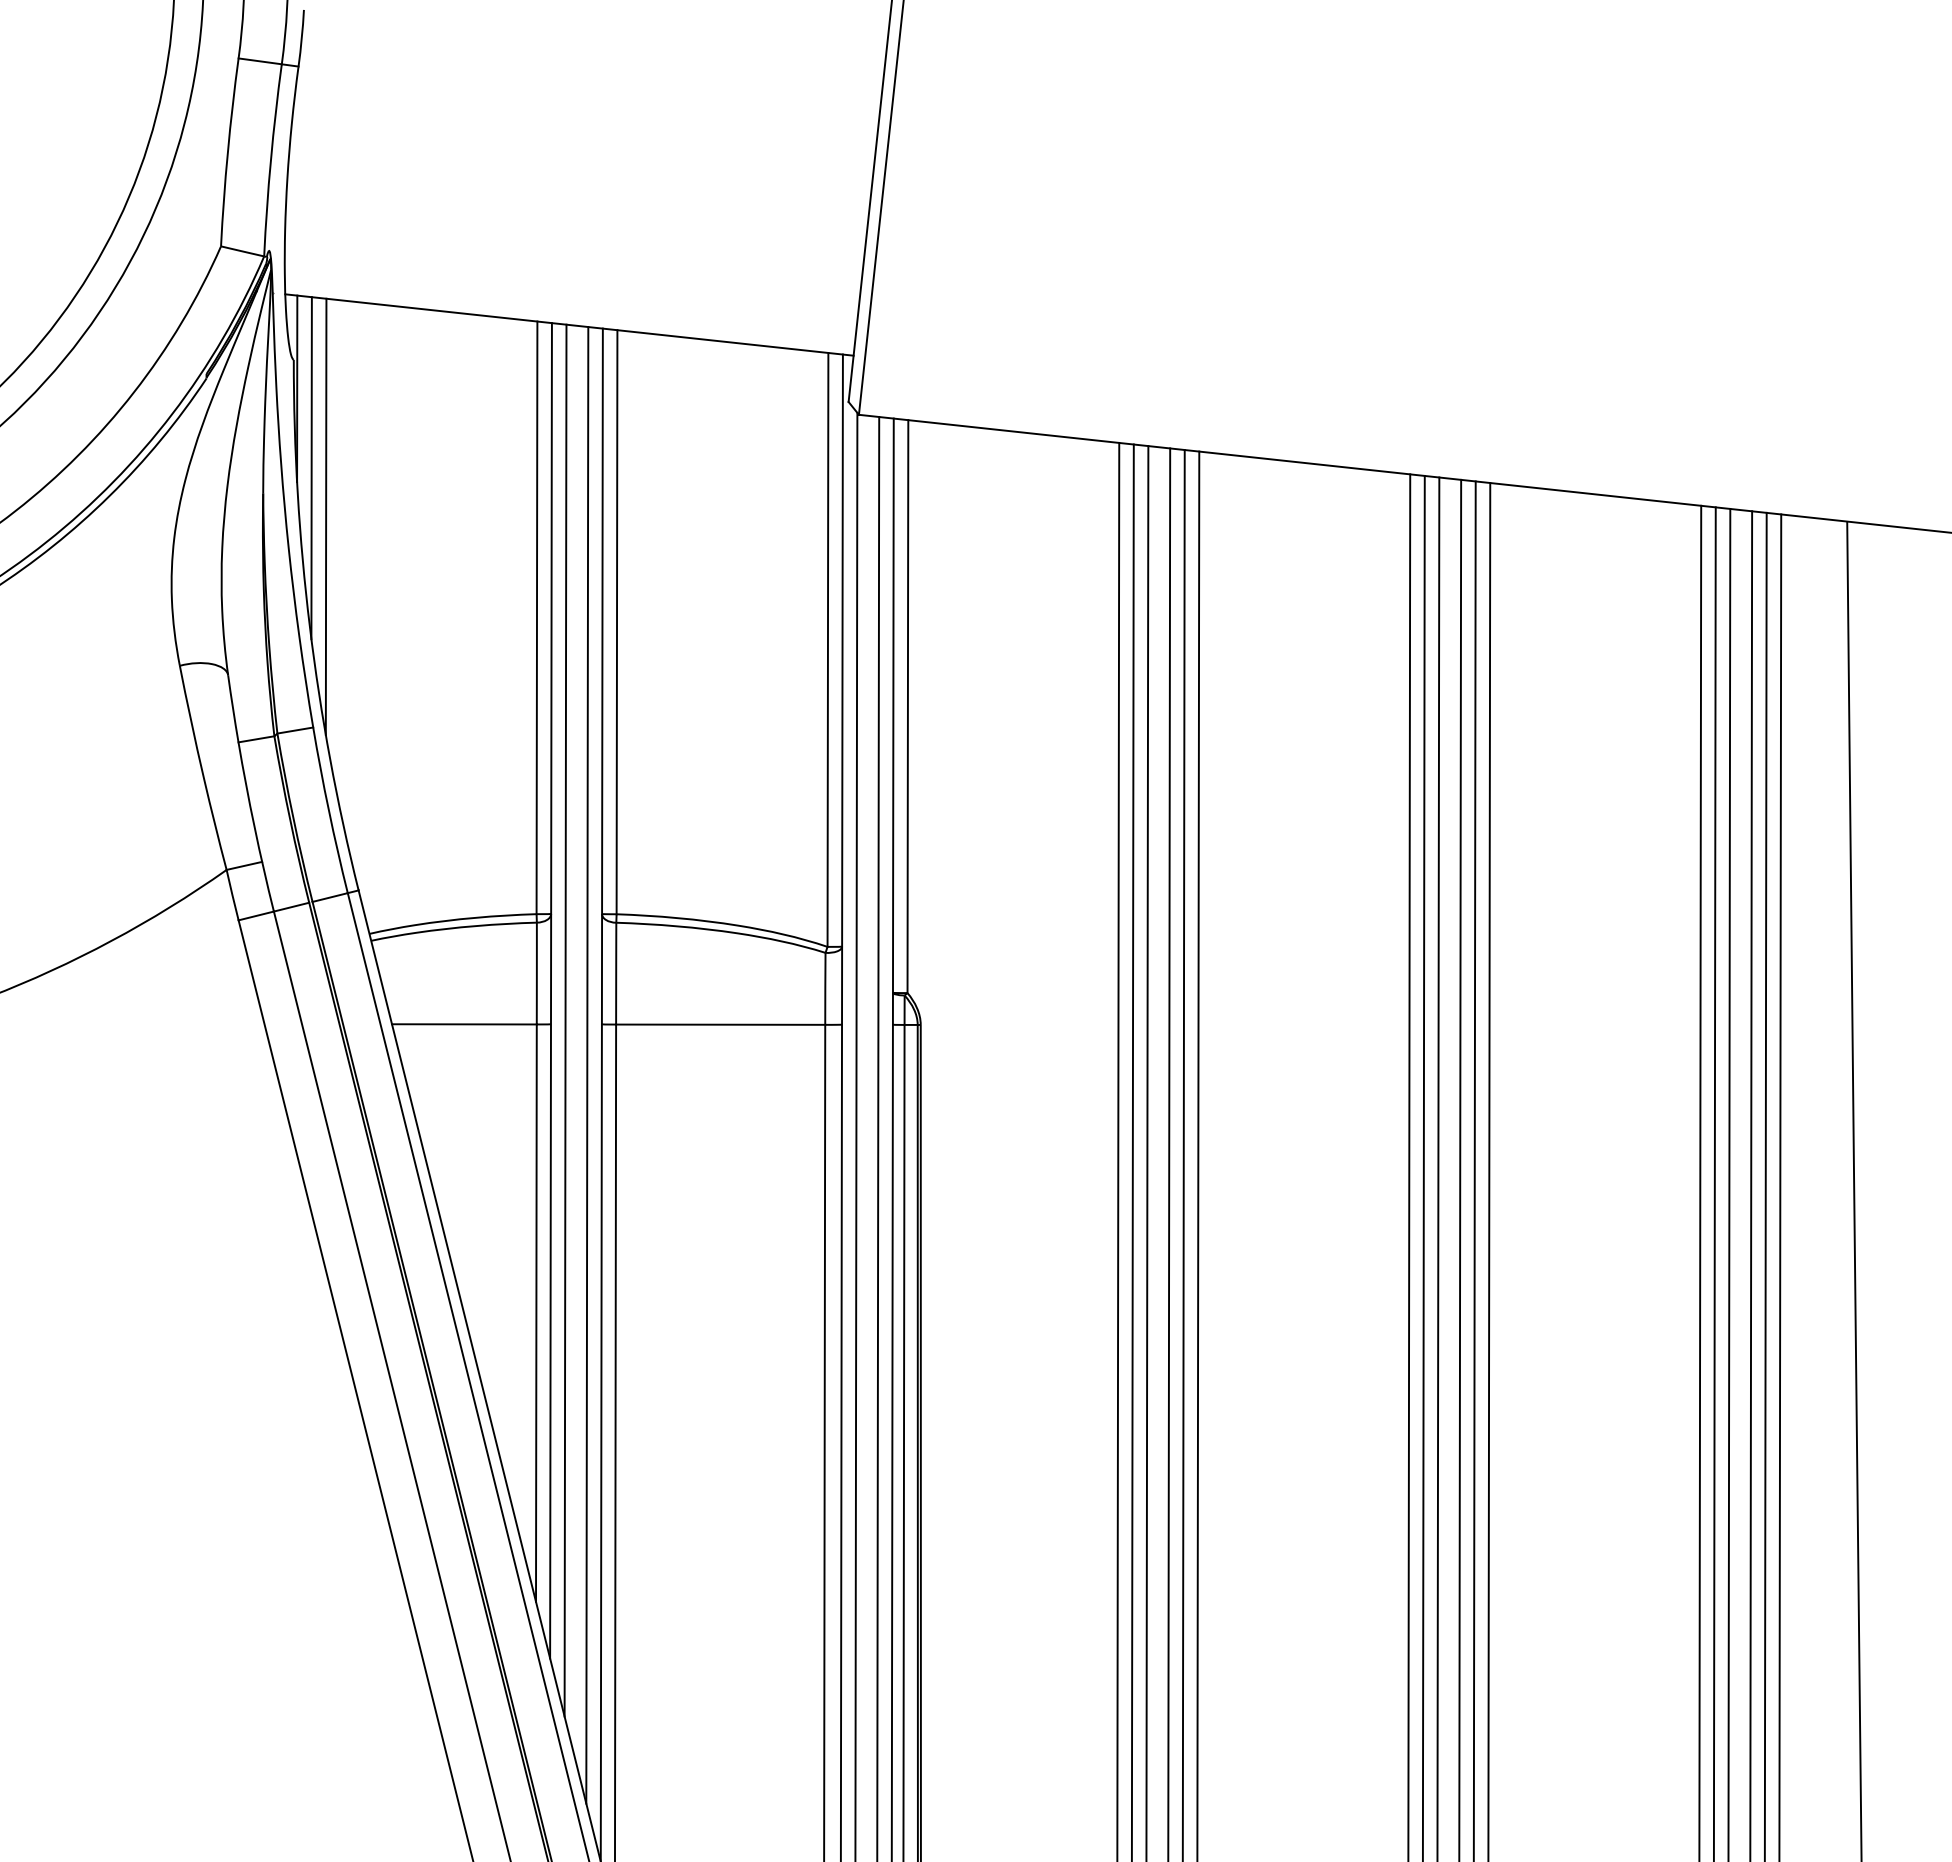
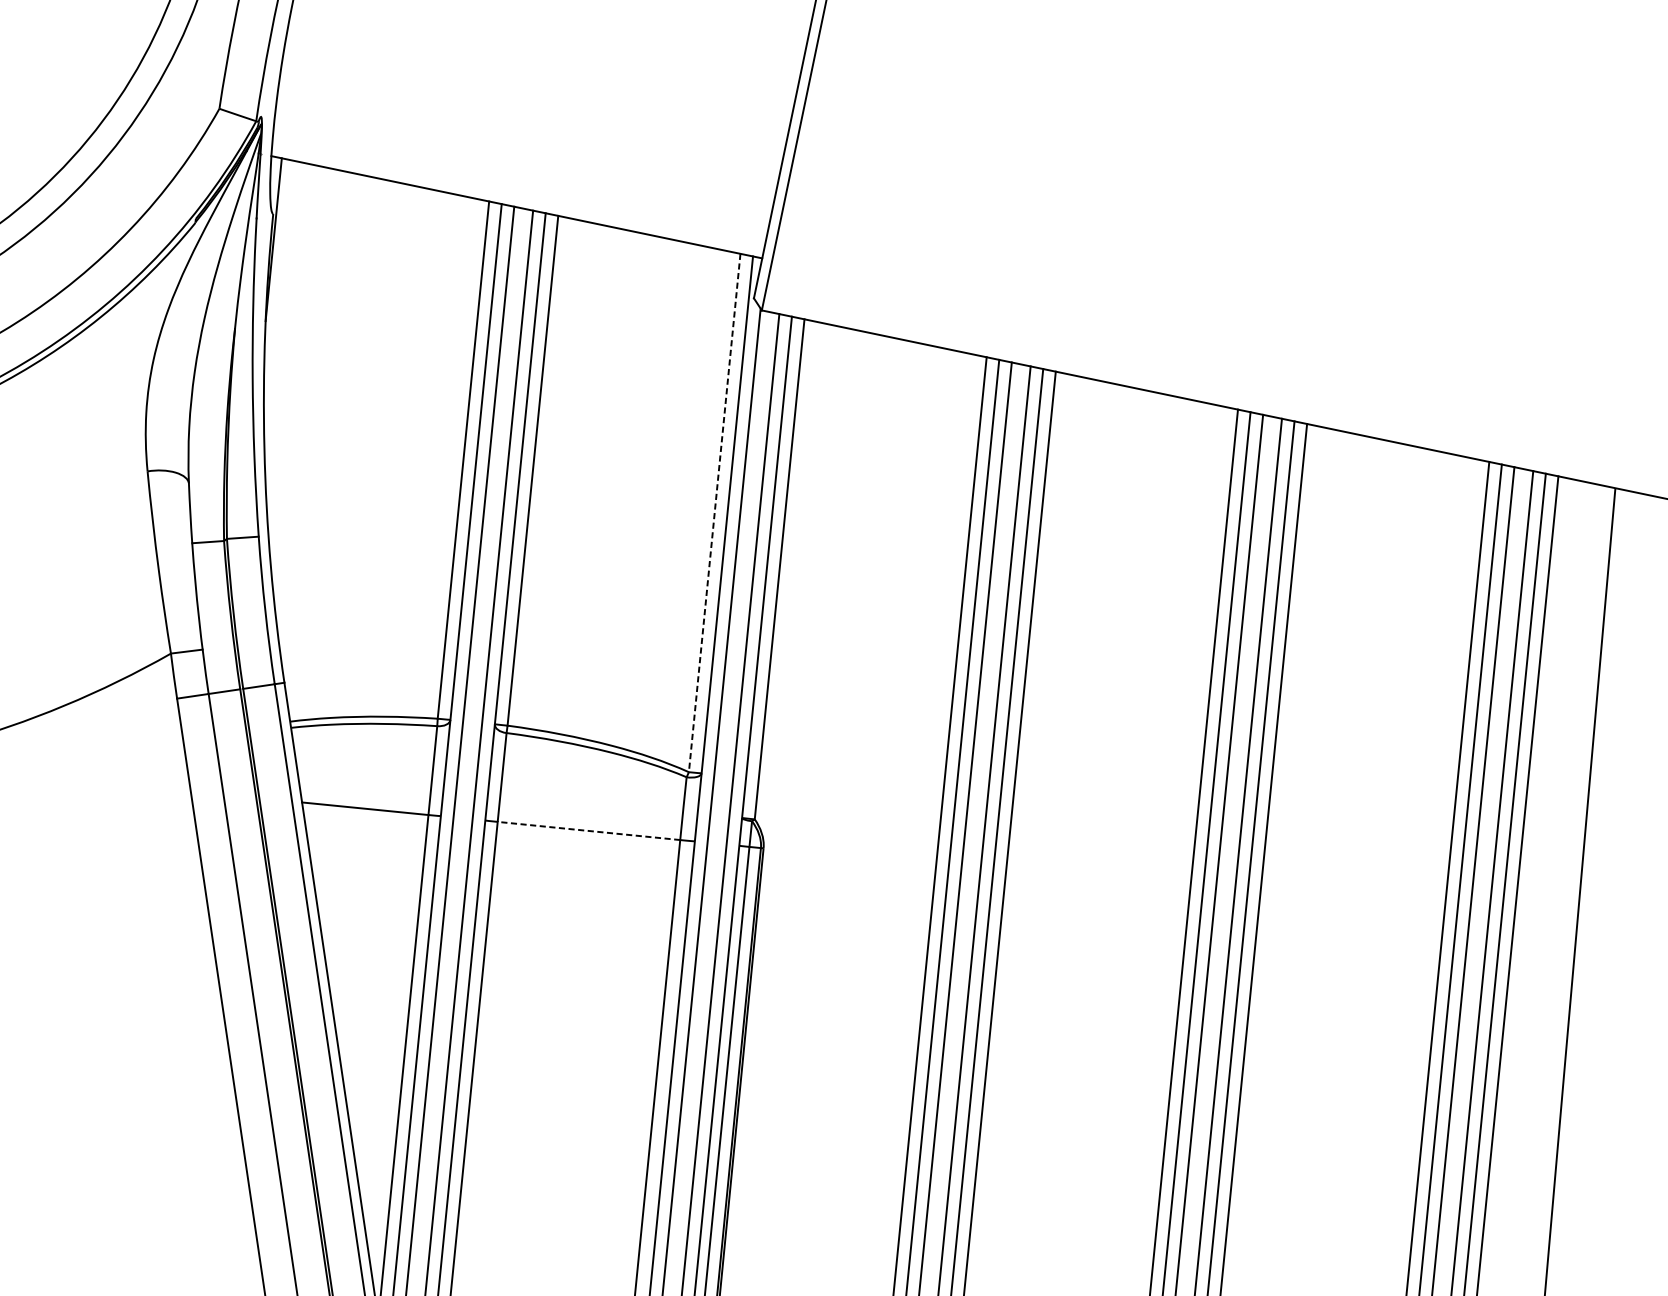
line: (311, 468) -> (279, 310), removed
line: (325, 516) -> (287, 353), removed
line: (827, 649) -> (714, 512), solid -> dashed
line: (720, 1024) -> (588, 830), solid -> dashed

